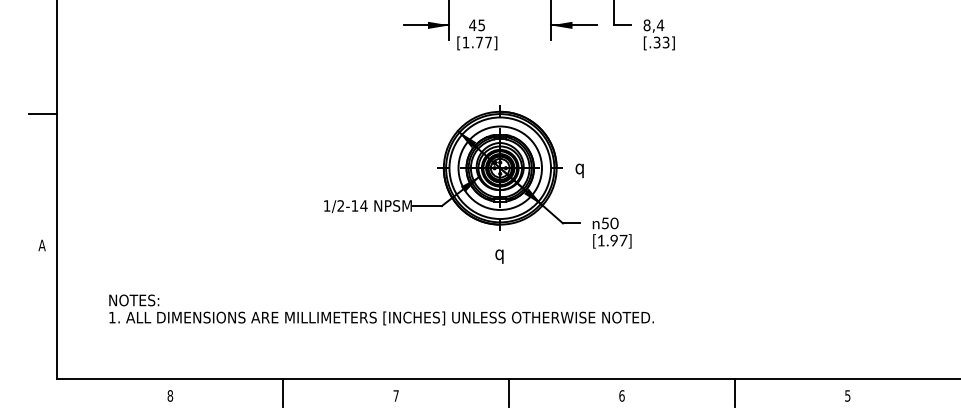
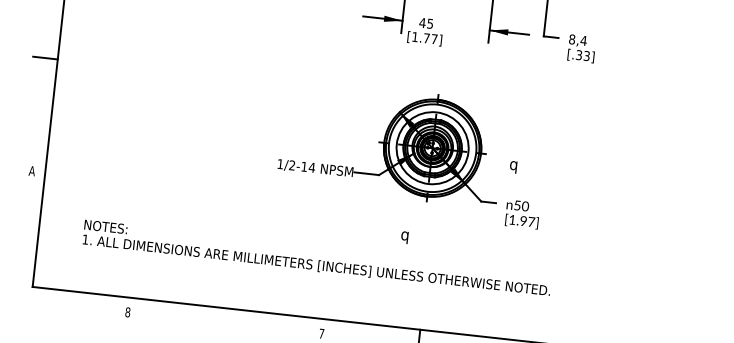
text: (579, 170) -> (513, 166), moved
text: (499, 256) -> (404, 237), moved
line: (283, 392) -> (225, 320), removed

